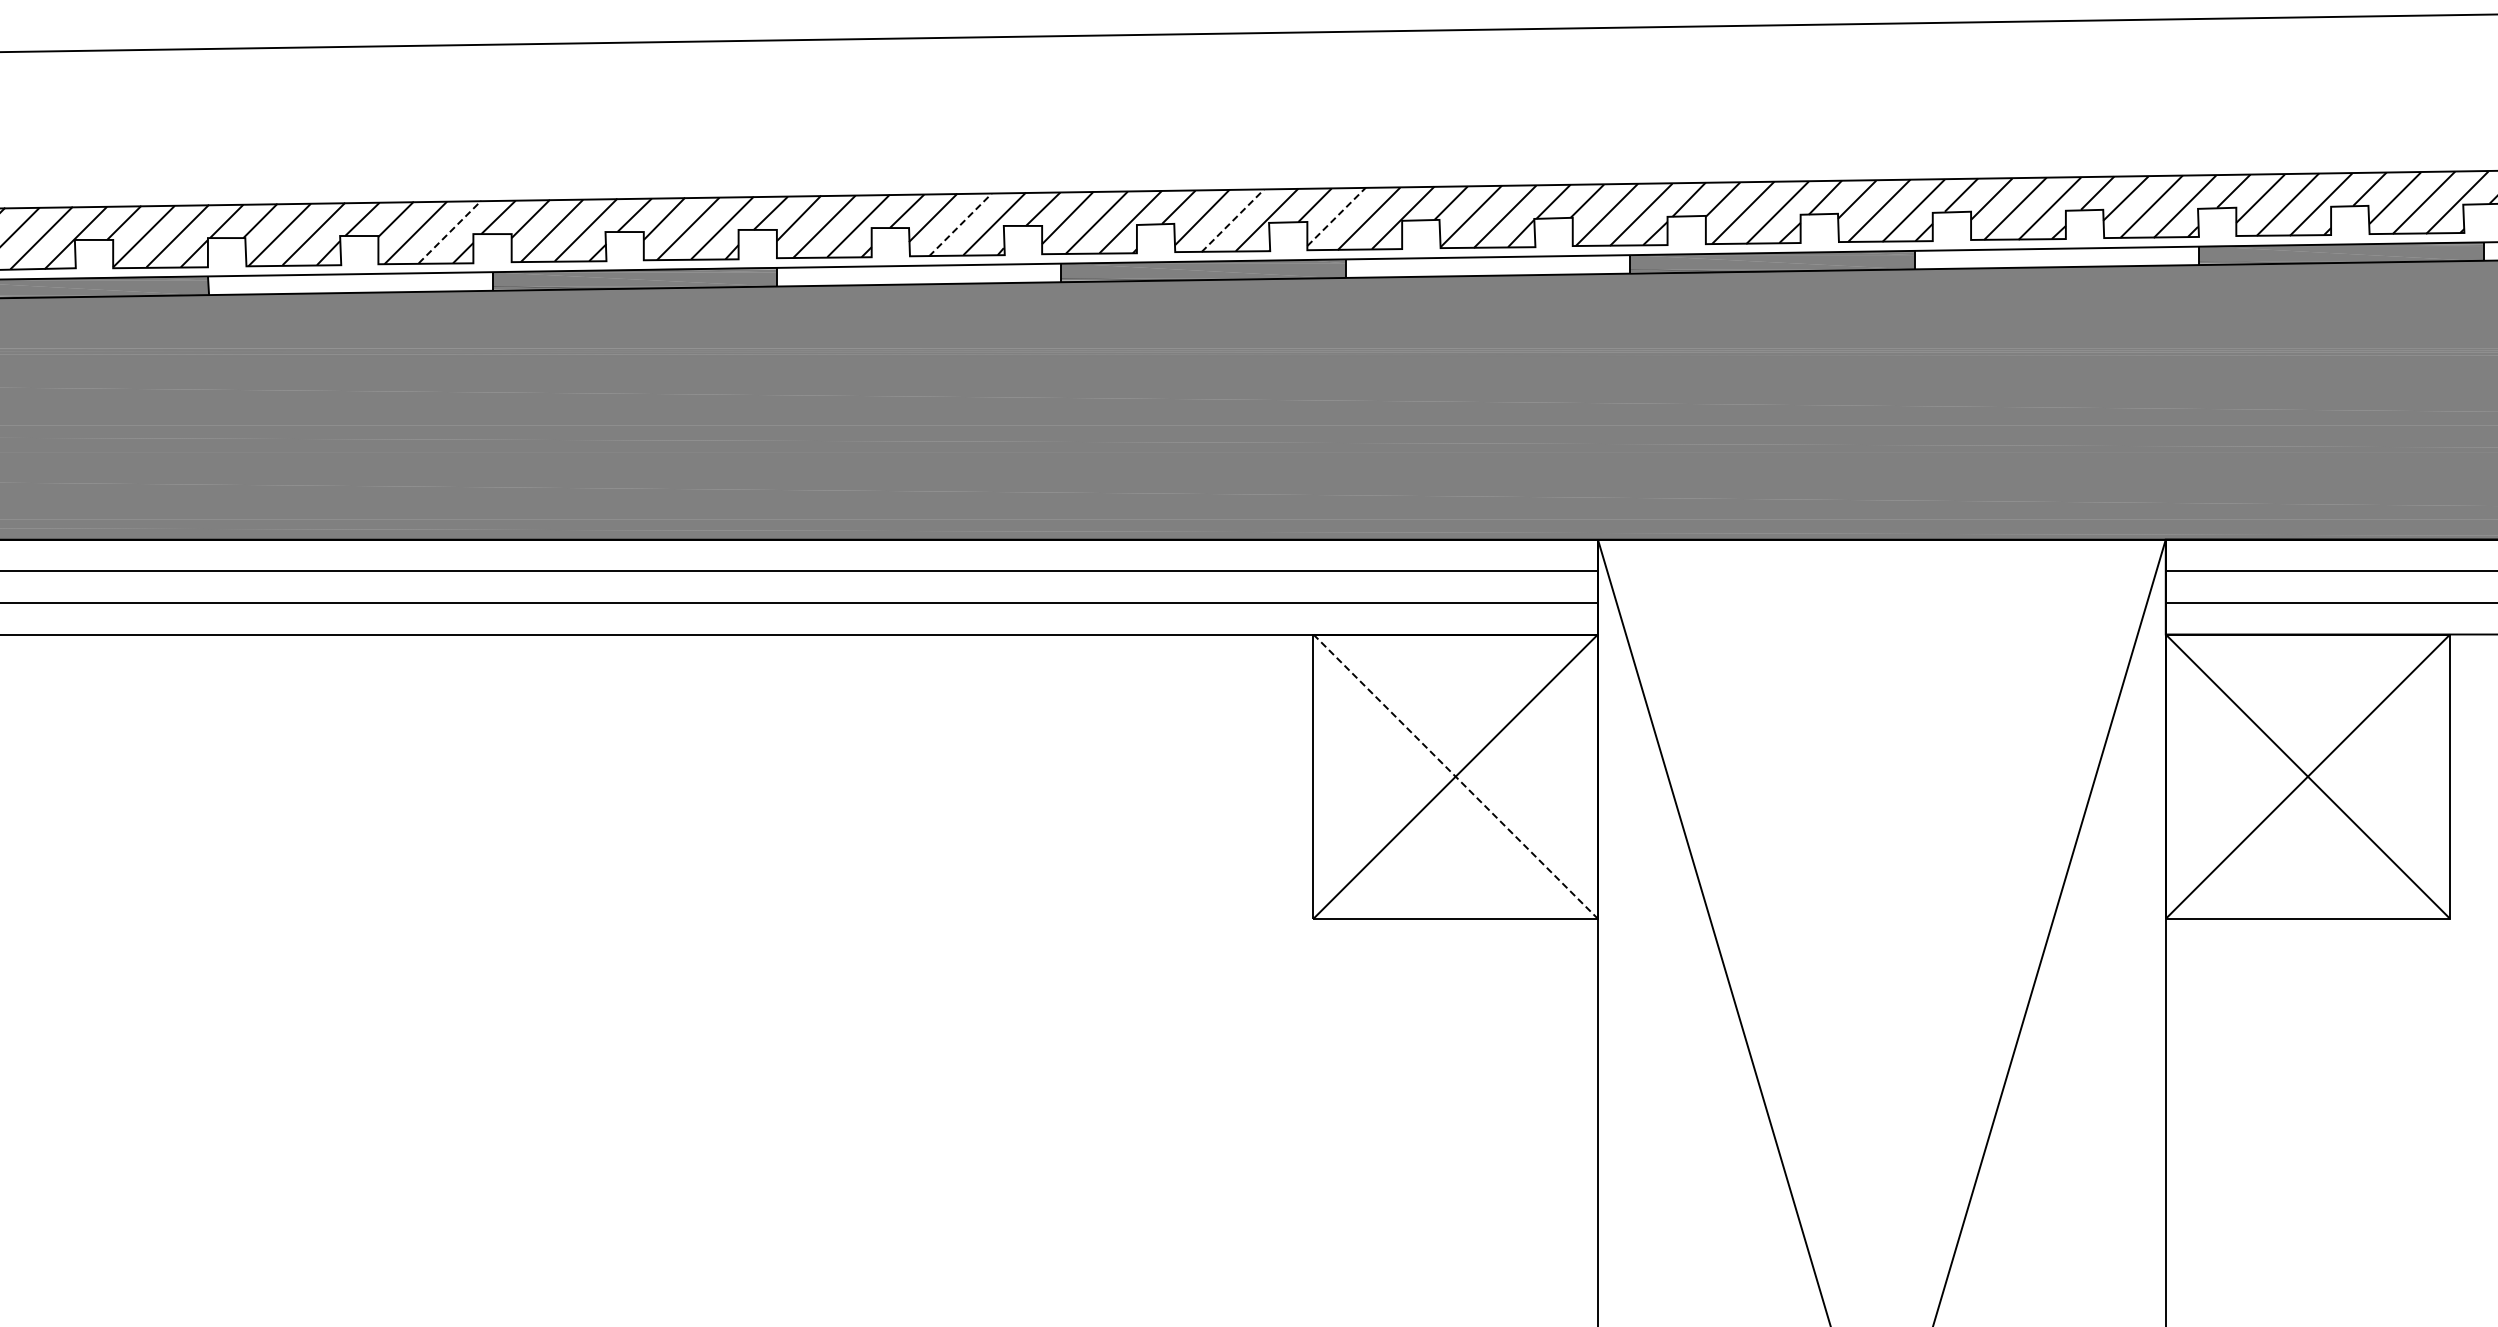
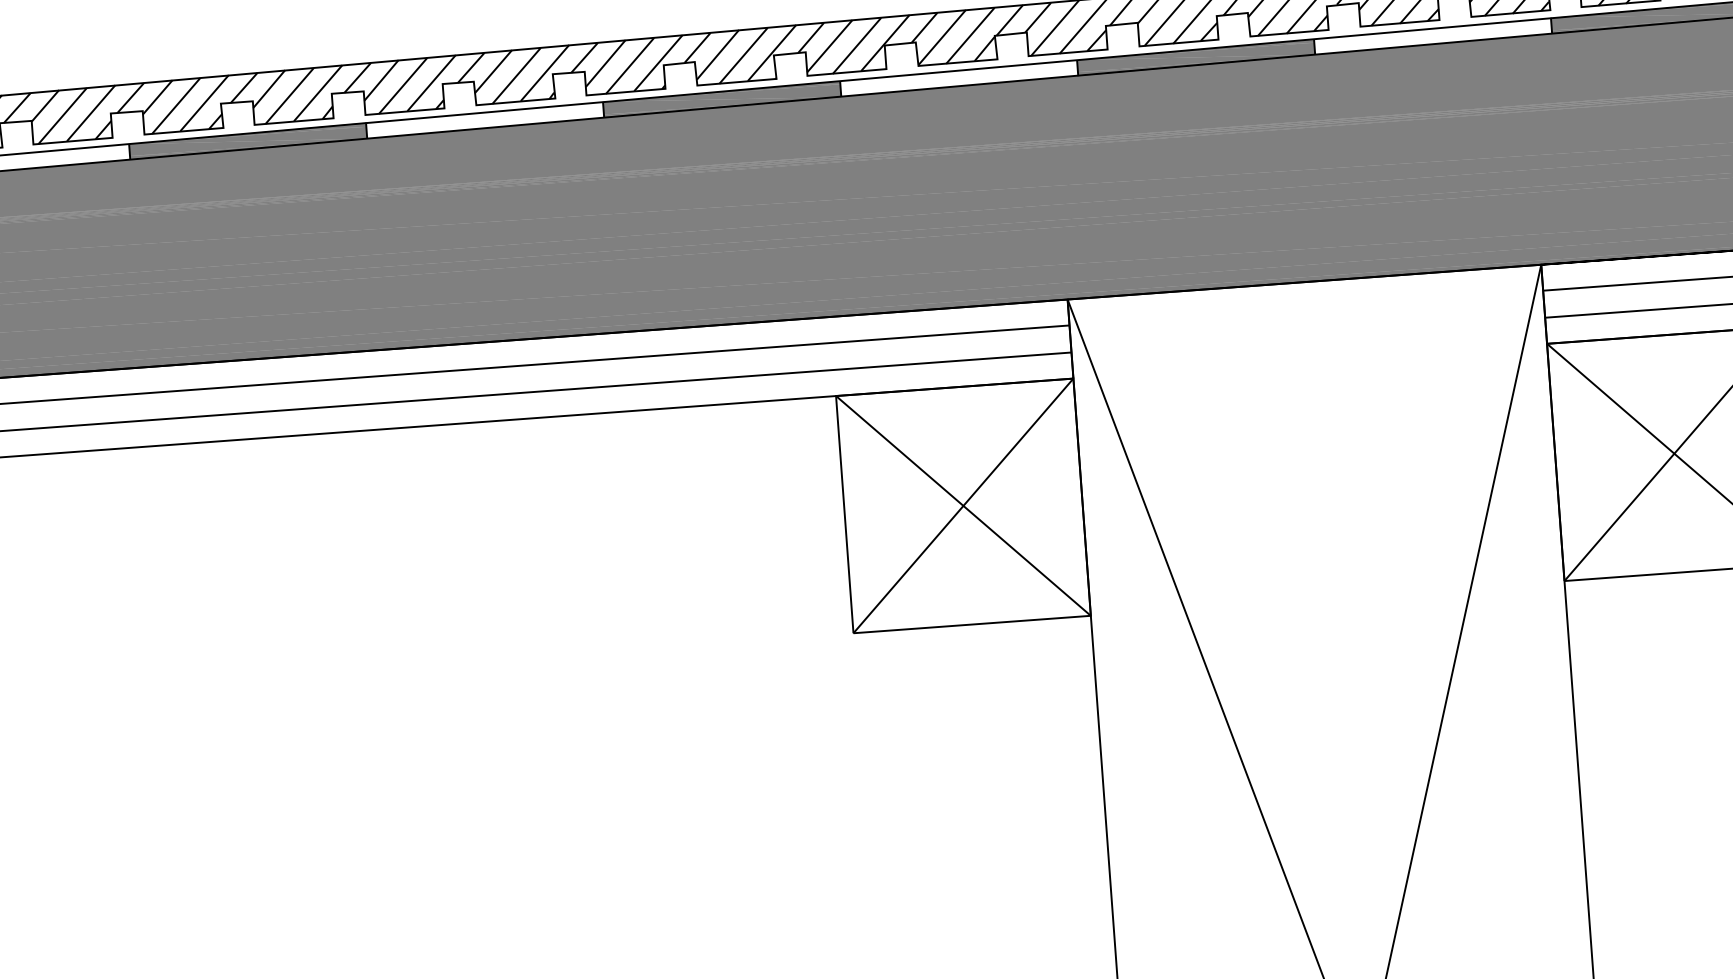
line: (1337, 216) -> (830, 45), dashed -> solid
line: (1233, 220) -> (744, 55), dashed -> solid
line: (960, 224) -> (516, 75), dashed -> solid
line: (450, 231) -> (91, 112), dashed -> solid
line: (1456, 777) -> (964, 506), dashed -> solid

